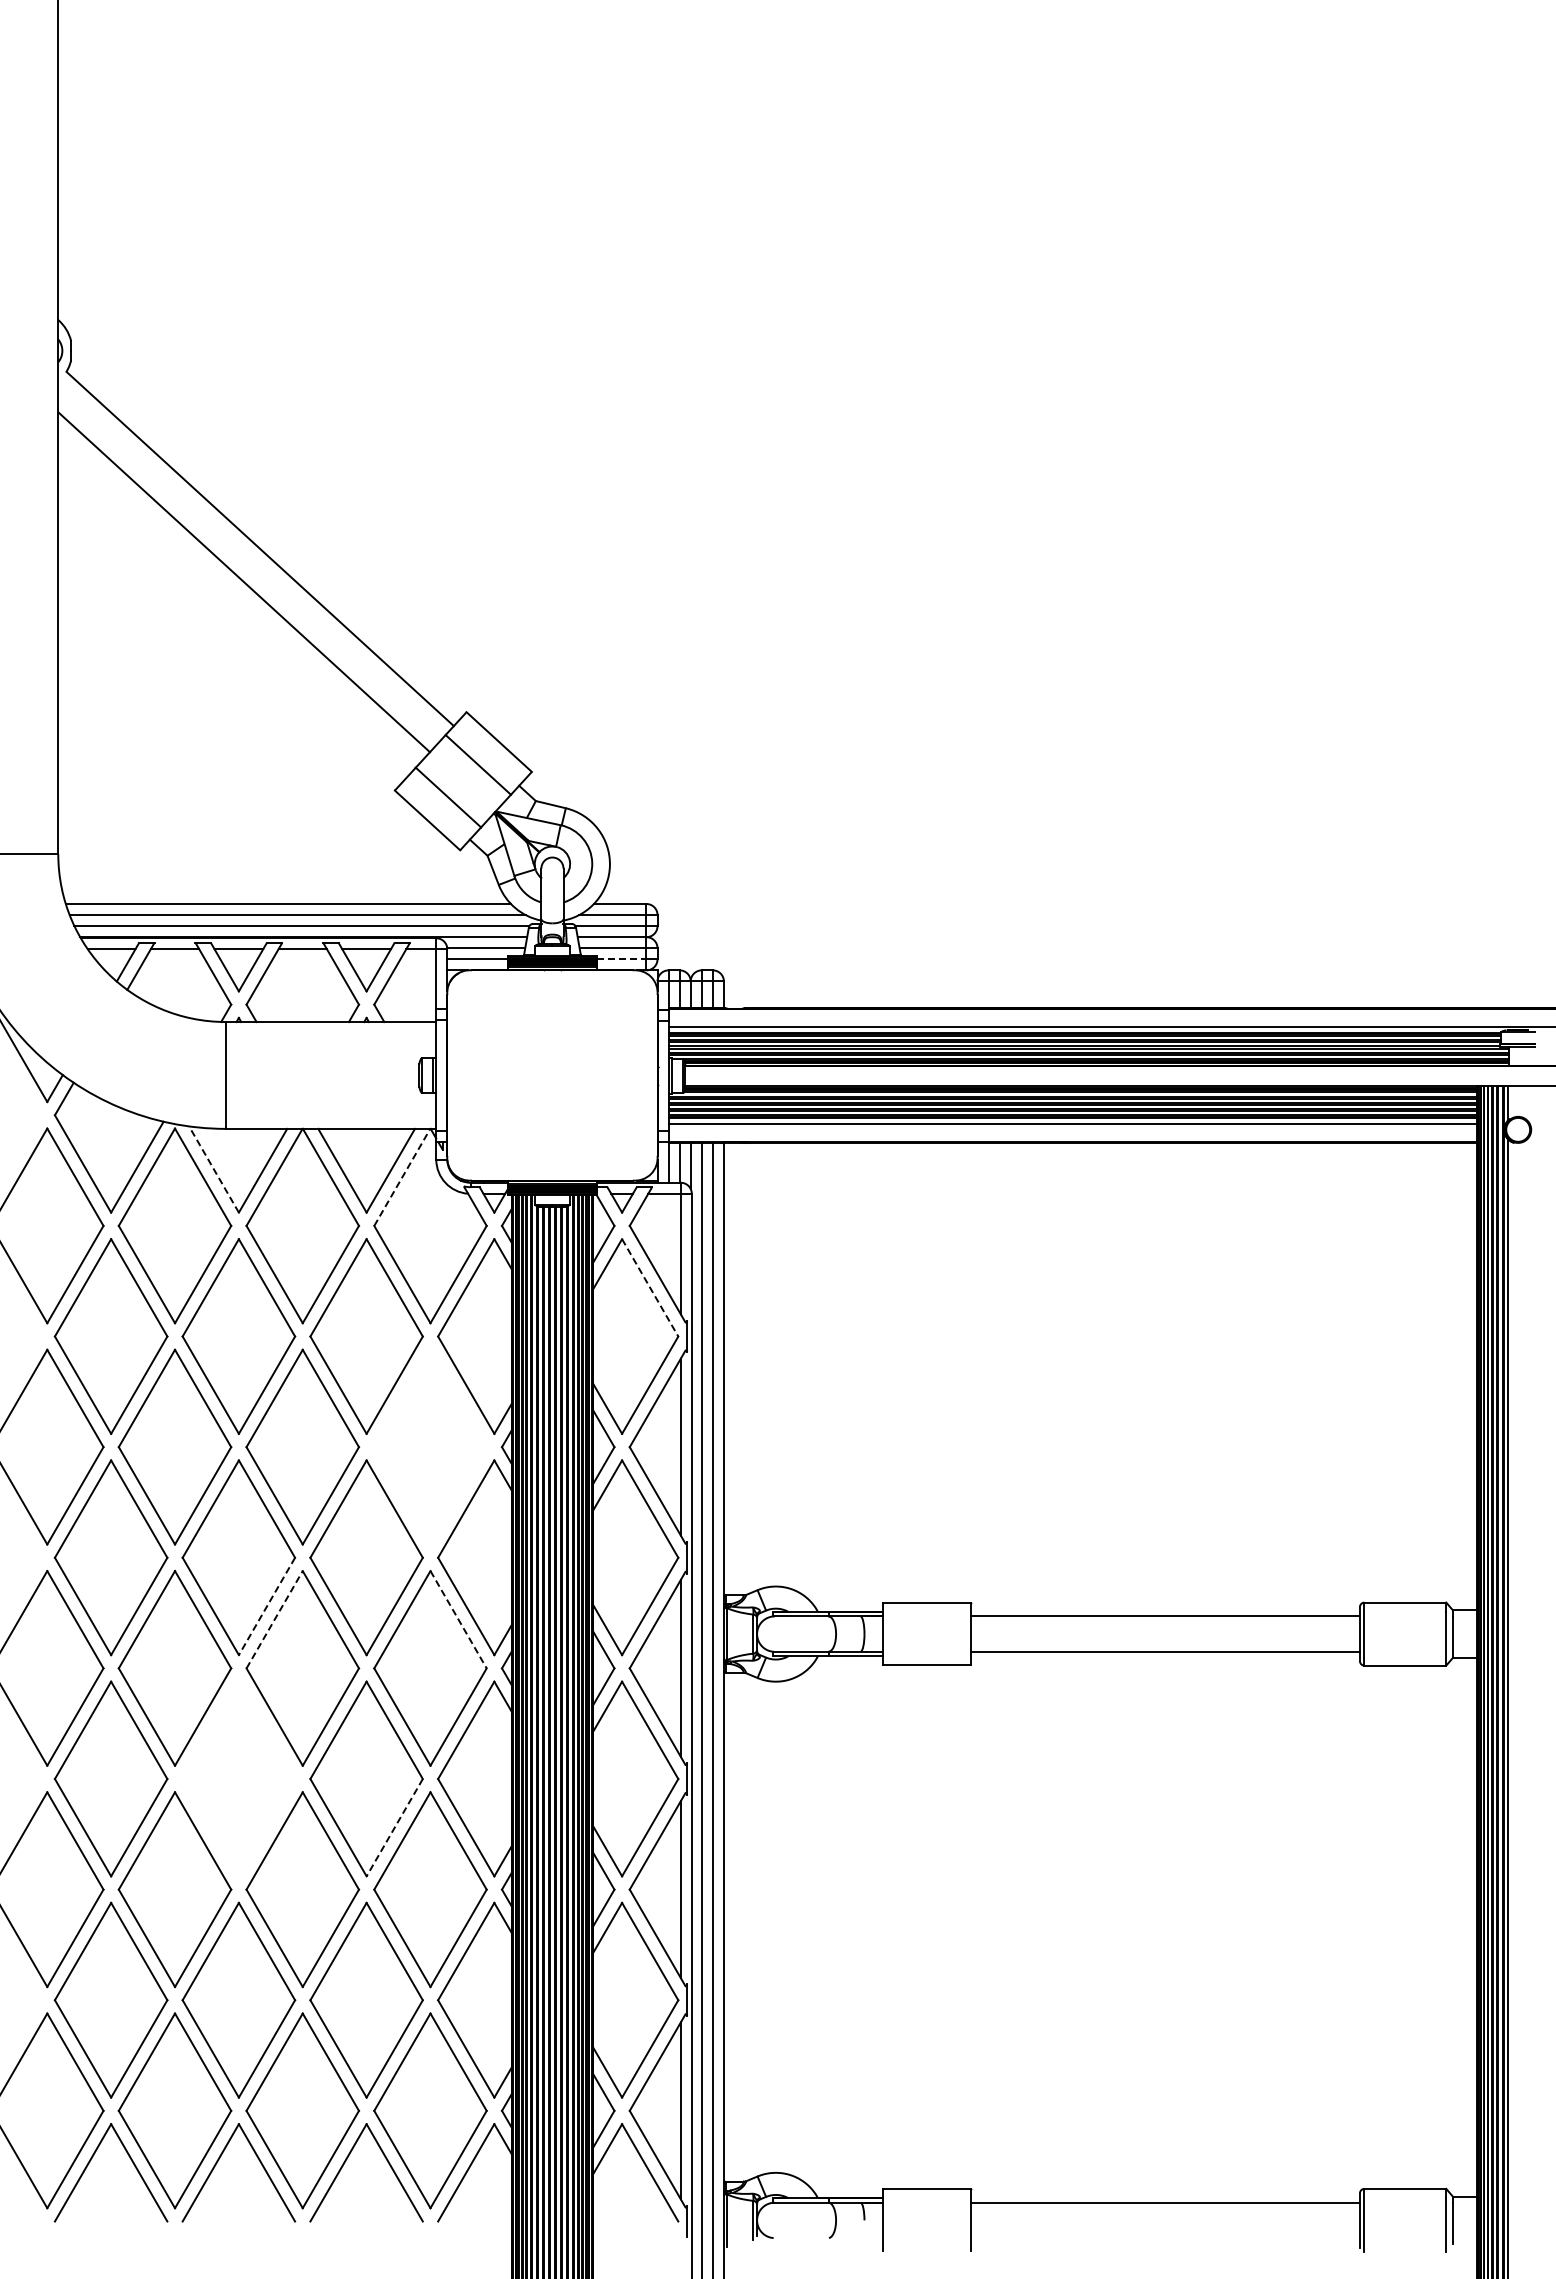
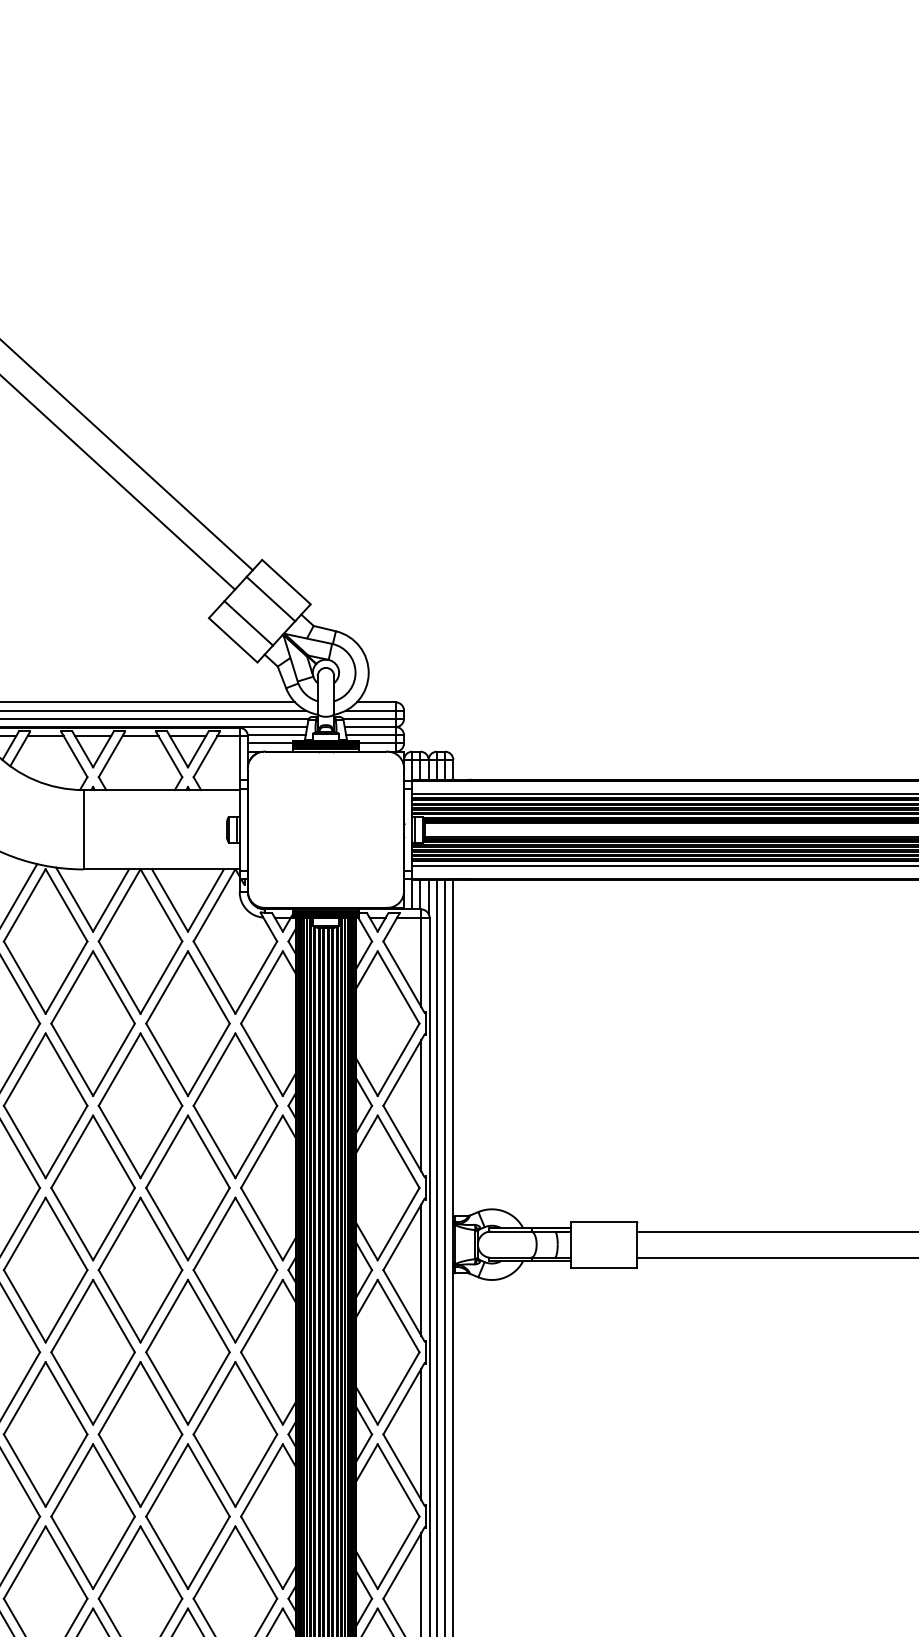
line: (621, 959) -> (377, 743), dashed -> solid
line: (214, 1169) -> (74, 899), dashed -> solid
line: (402, 1176) -> (214, 904), dashed -> solid
line: (650, 1288) -> (398, 987), dashed -> solid
part: (430, 1446) -> (235, 1105), added
line: (266, 1606) -> (113, 1224), dashed -> solid
line: (274, 1619) -> (119, 1233), dashed -> solid
line: (458, 1620) -> (256, 1234), dashed -> solid
part: (238, 1778) -> (92, 1351), added
line: (394, 1828) -> (208, 1389), dashed -> solid

